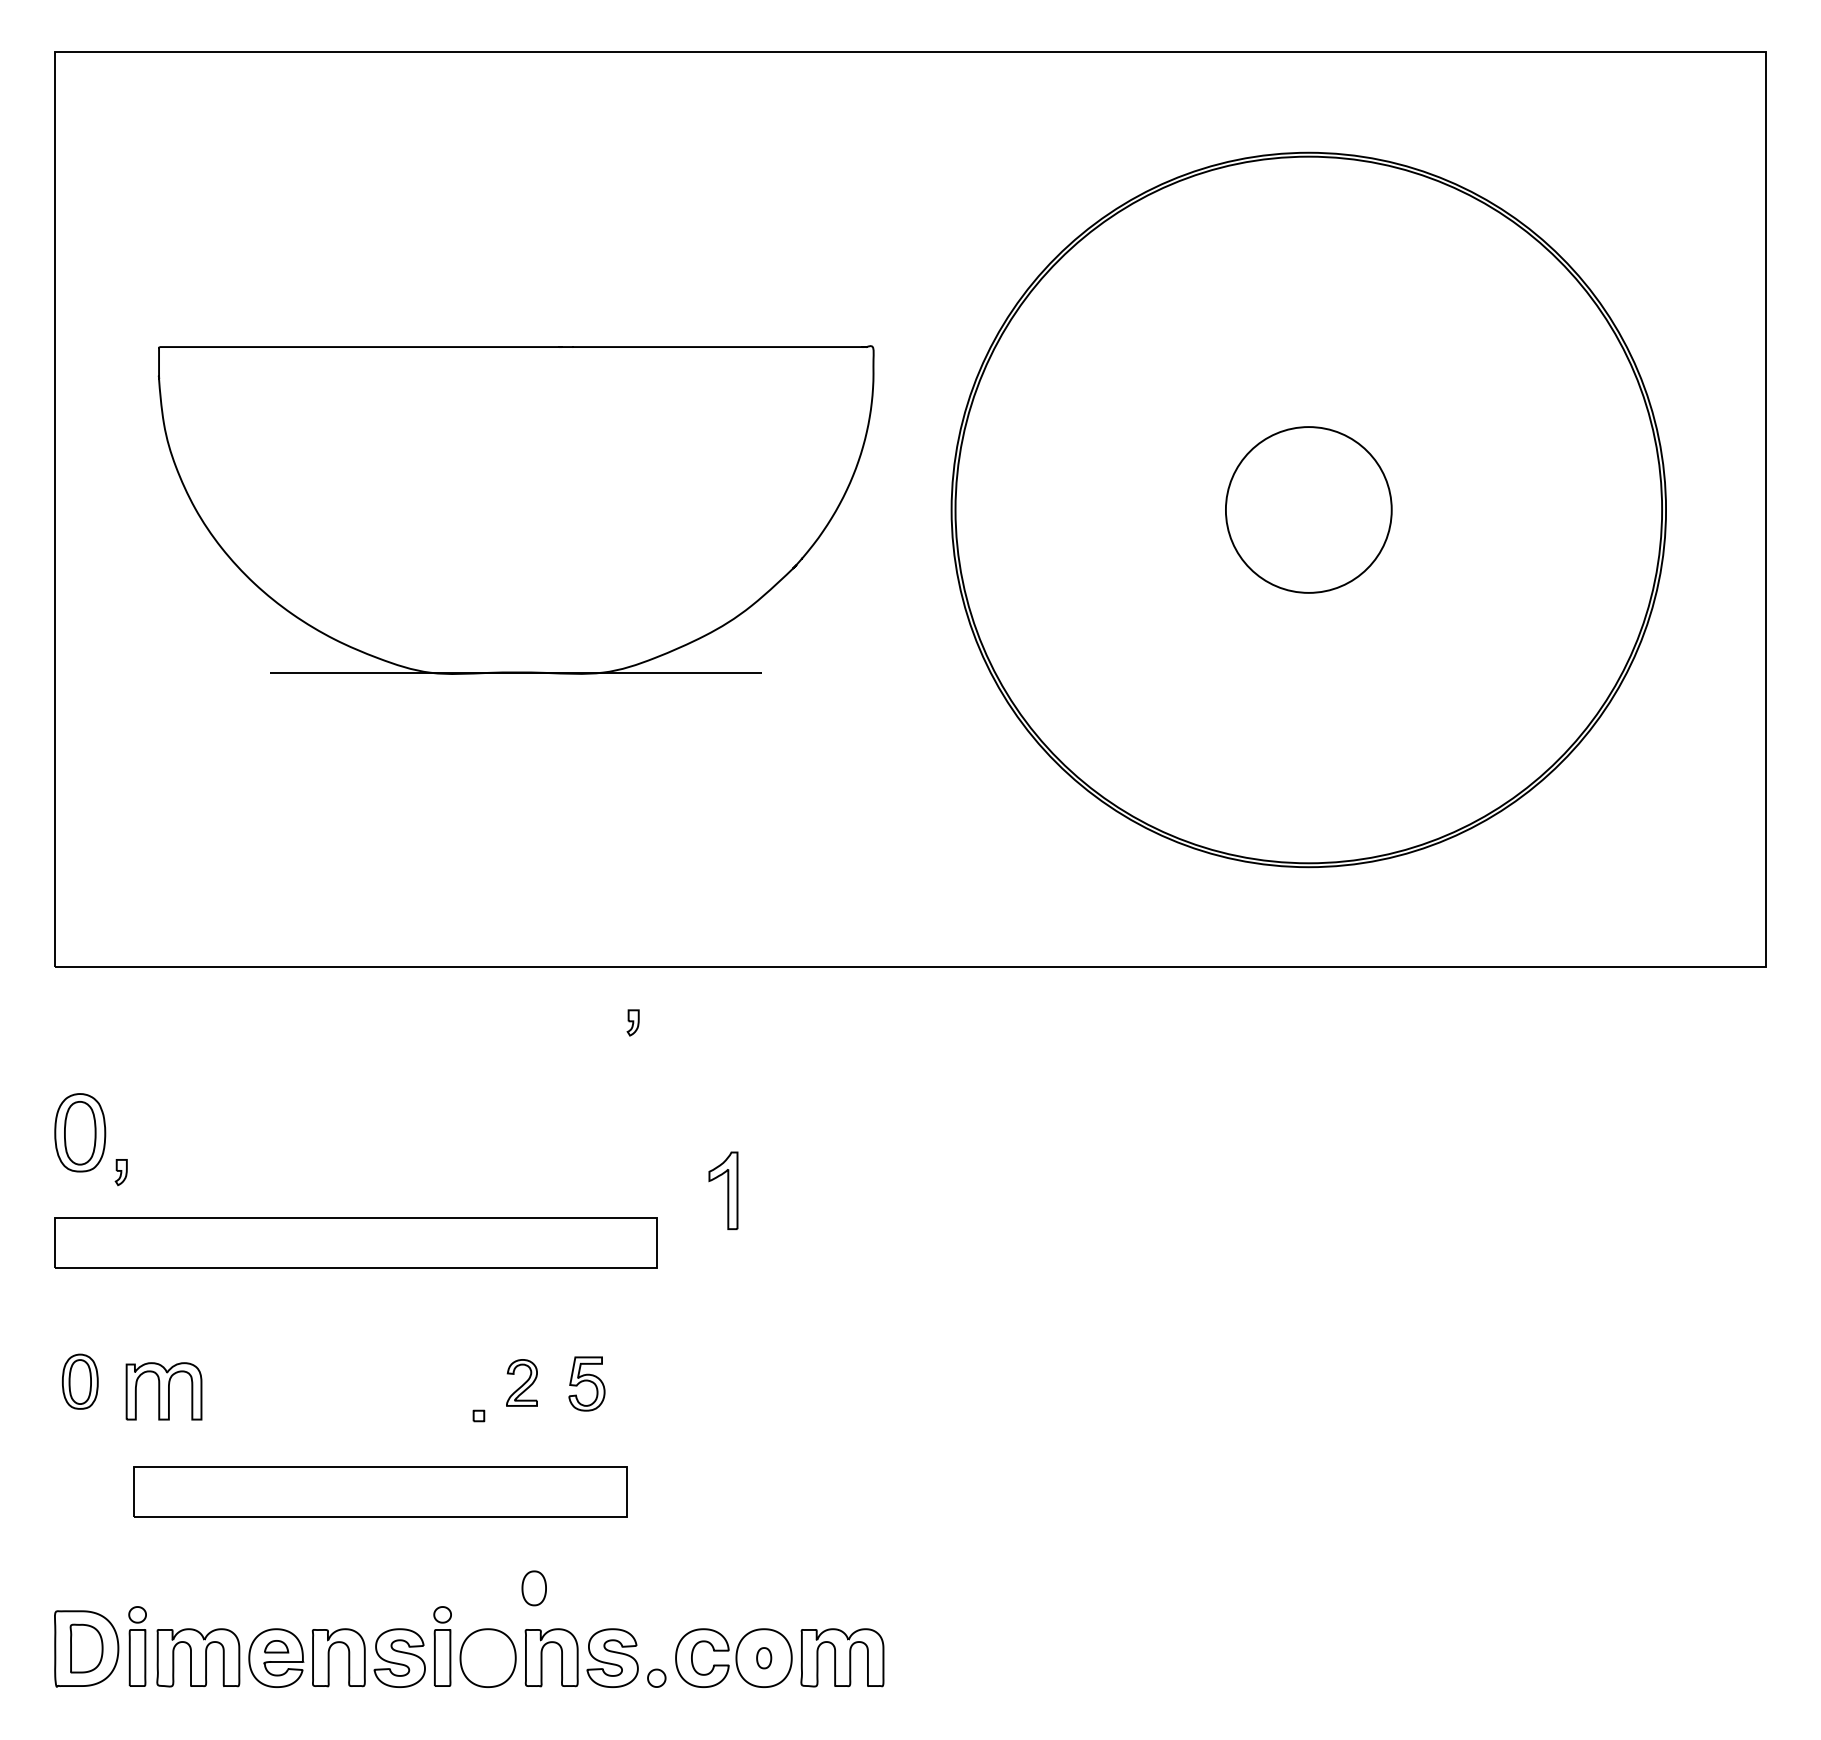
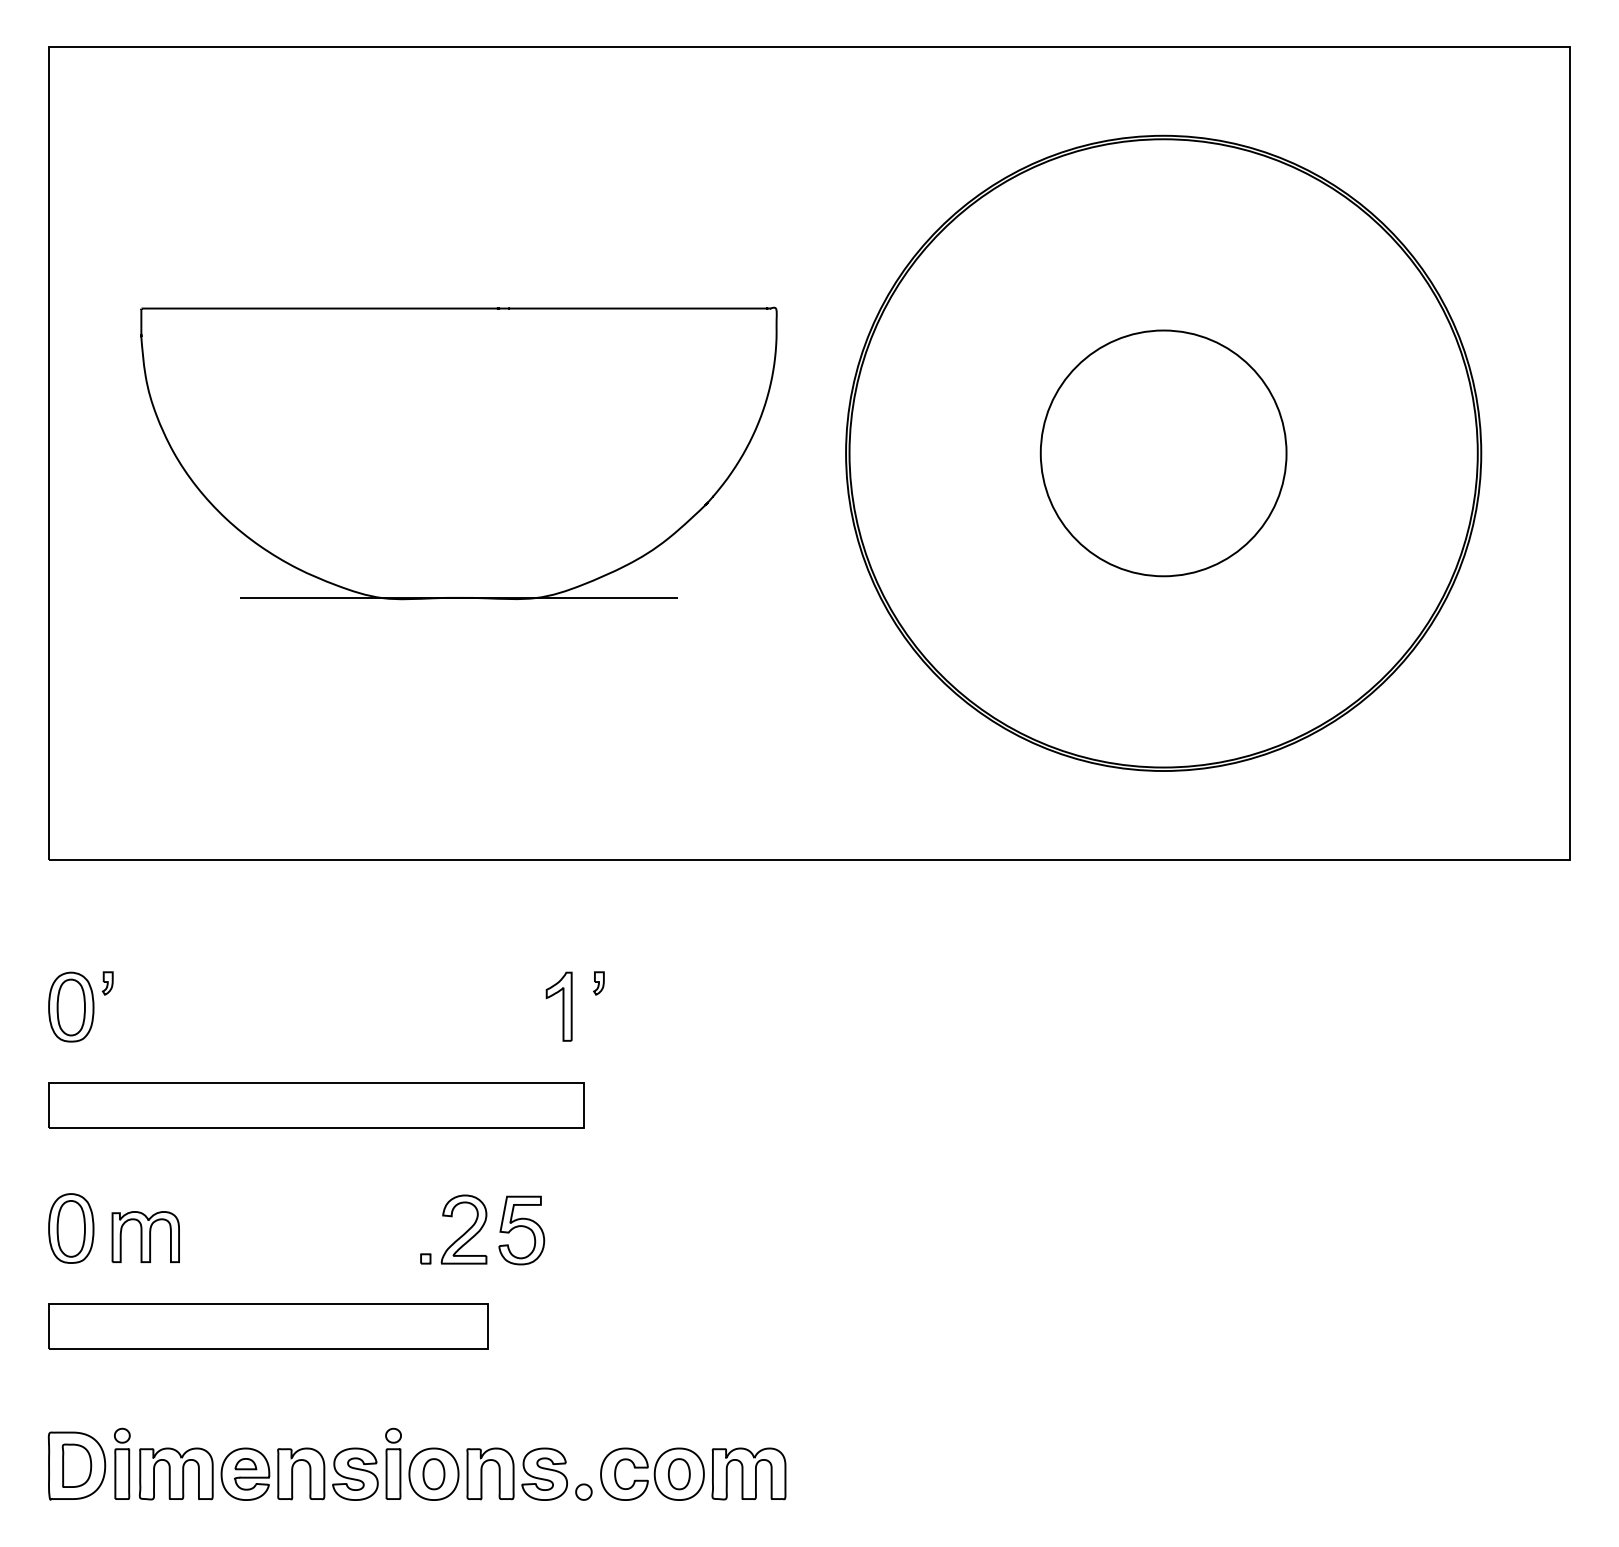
circle: (1308, 510) -> (1163, 453), size x1.67
part: (632, 1022) -> (598, 983), moved
part: (120, 1172) -> (107, 983), moved
part: (722, 1190) -> (558, 1006), moved
part: (80, 1381) -> (71, 1228), size x1.43
part: (521, 1382) -> (463, 1229), size x1.67
part: (586, 1383) -> (521, 1230), size x1.43
part: (380, 1491) -> (268, 1326), moved
part: (533, 1588) -> (433, 1474), moved
part: (764, 1658) -> (679, 1474), size x1.67

